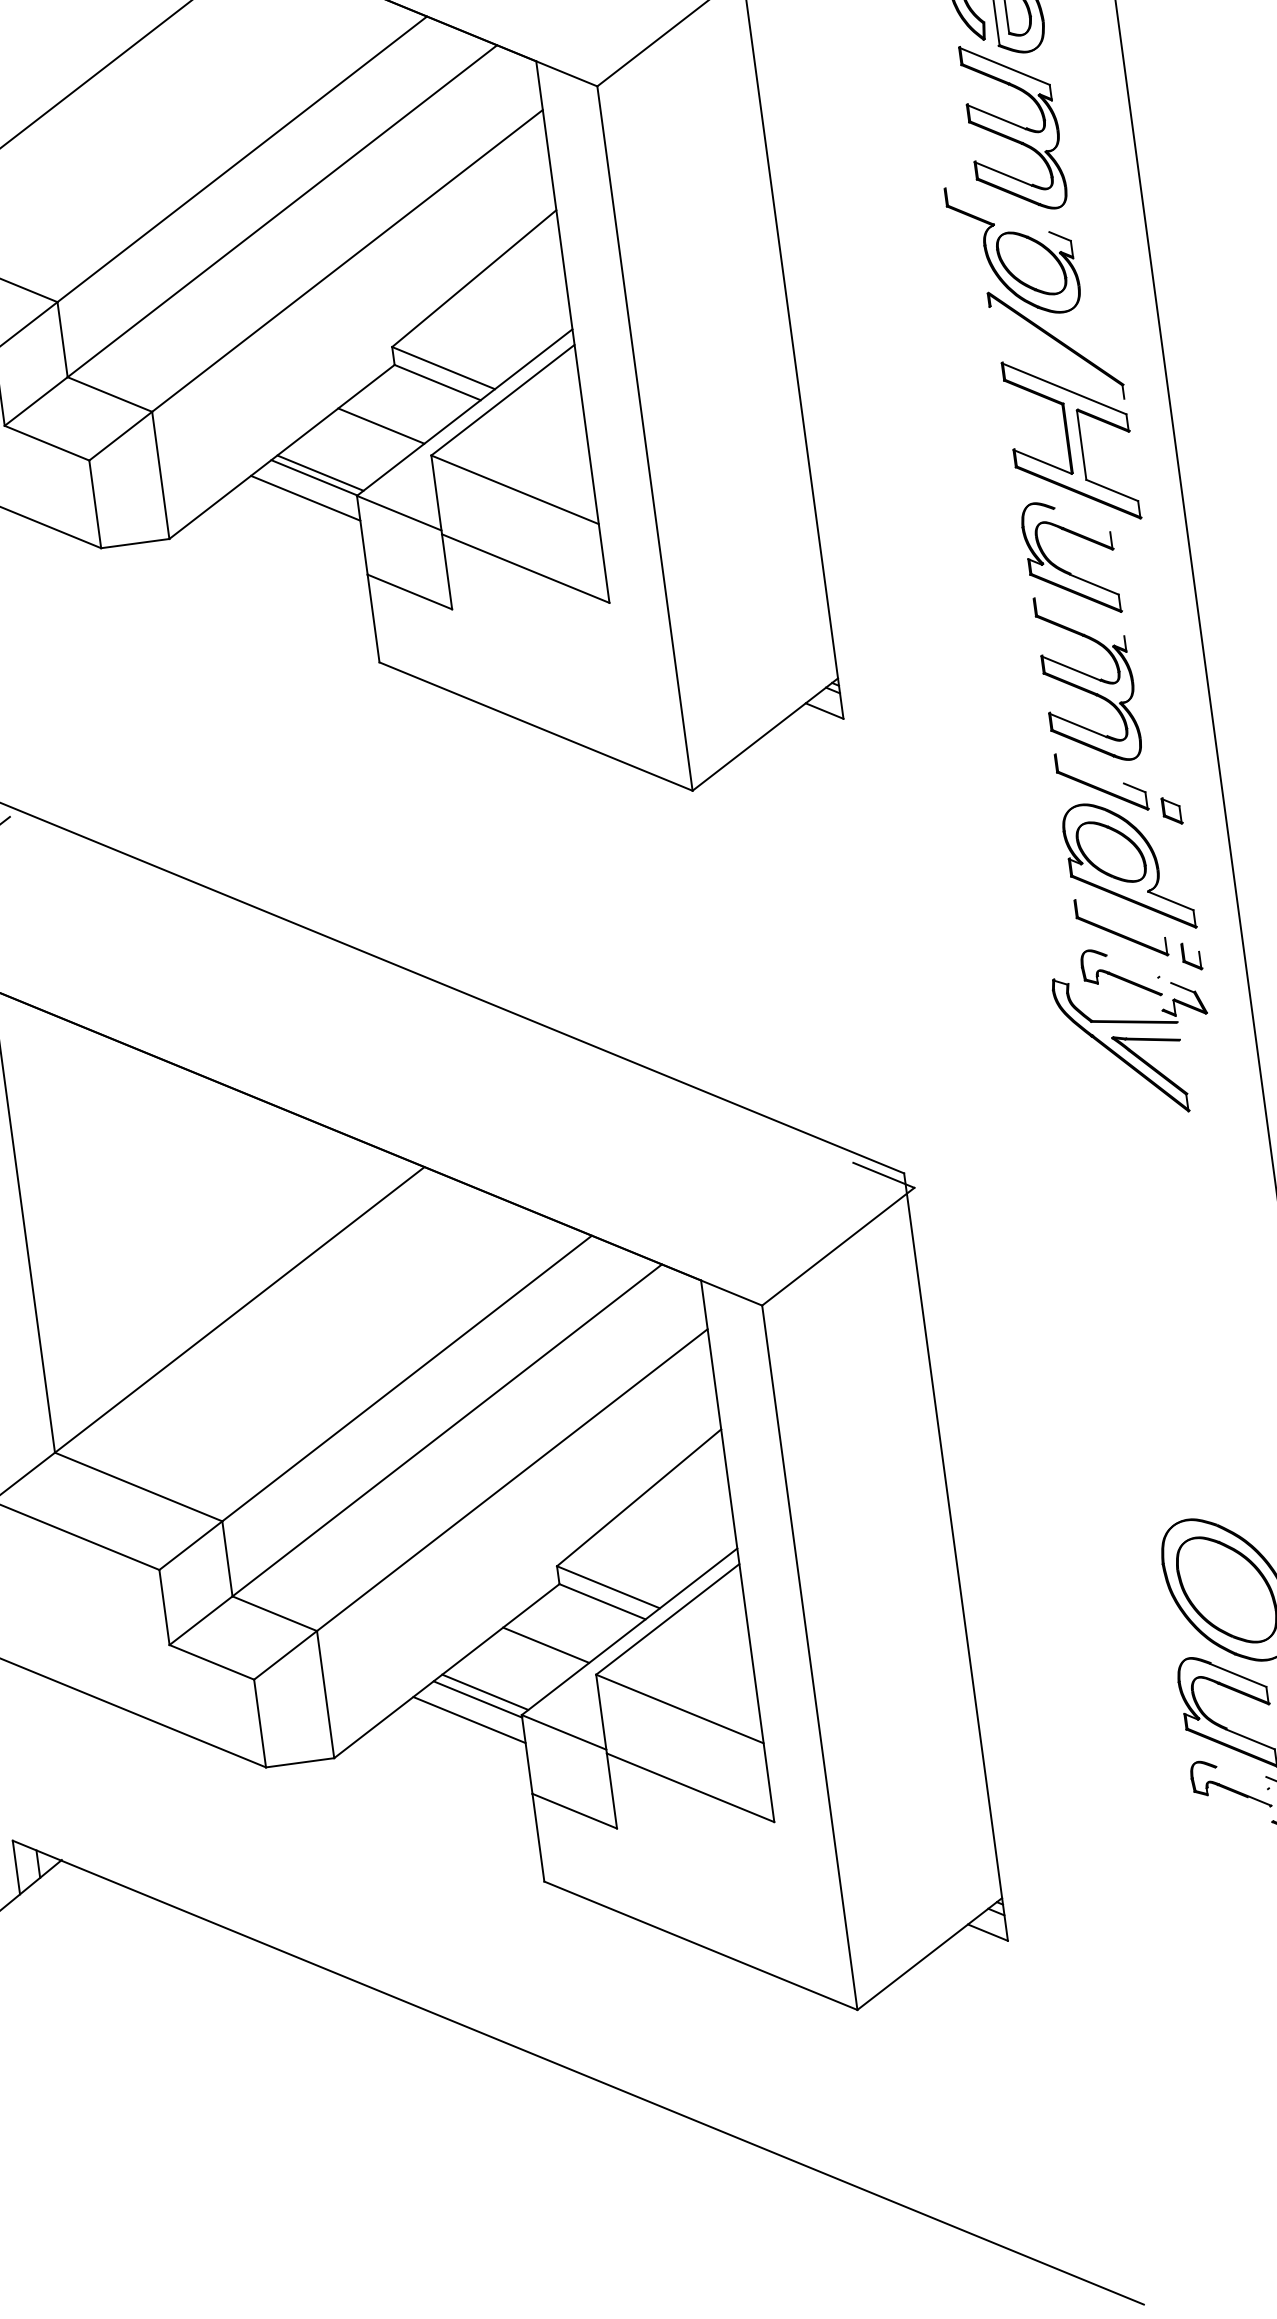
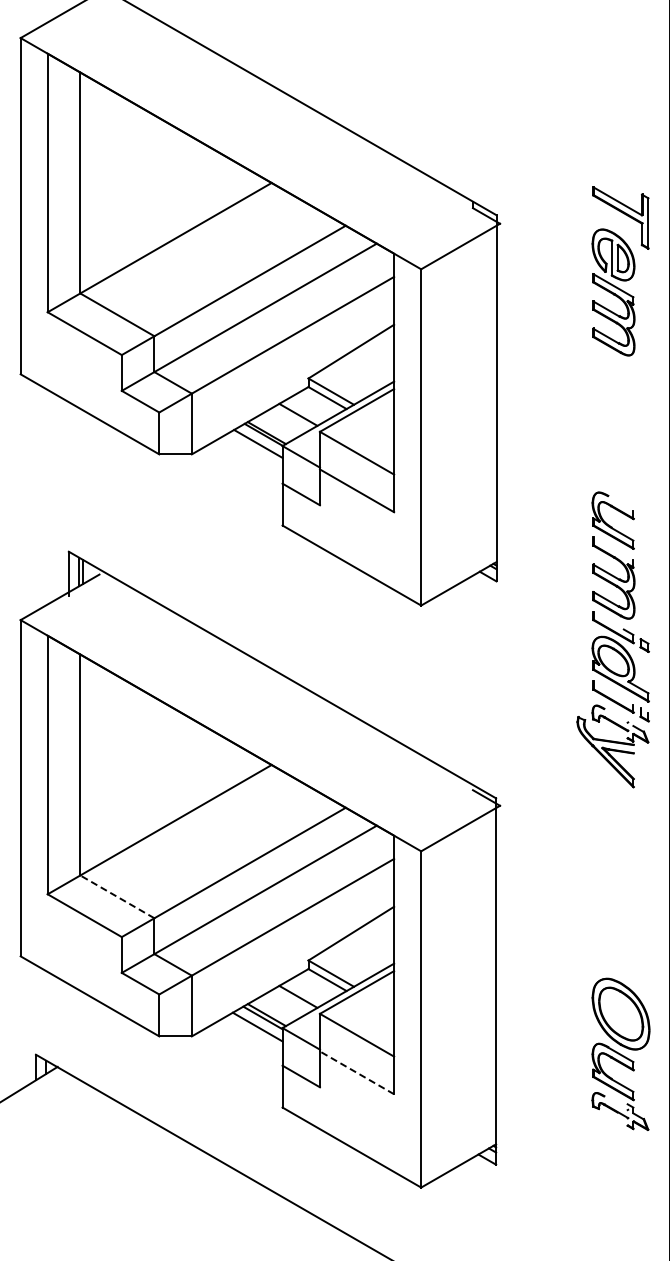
part: (1050, 339) -> (617, 416), removed
line: (138, 1486) -> (117, 896), solid -> dashed
line: (691, 1786) -> (357, 1072), solid -> dashed

